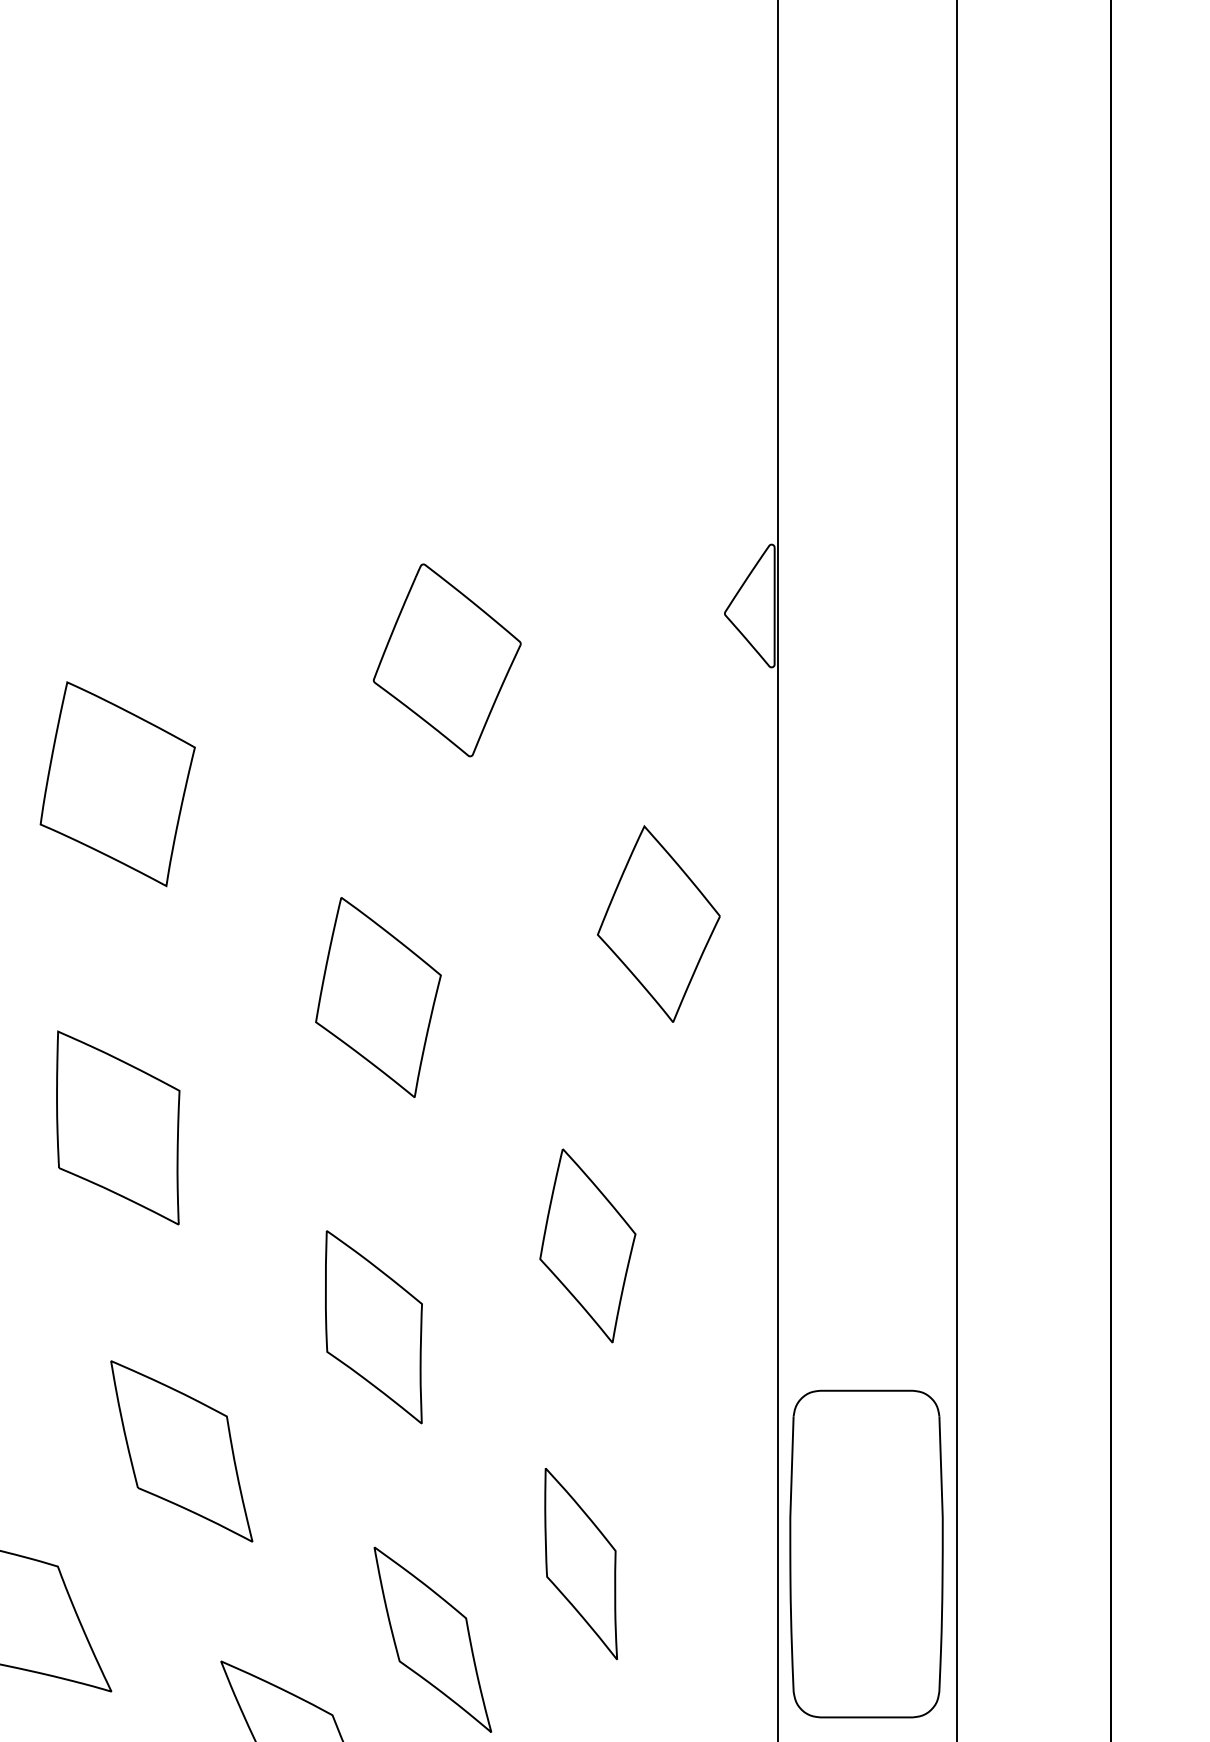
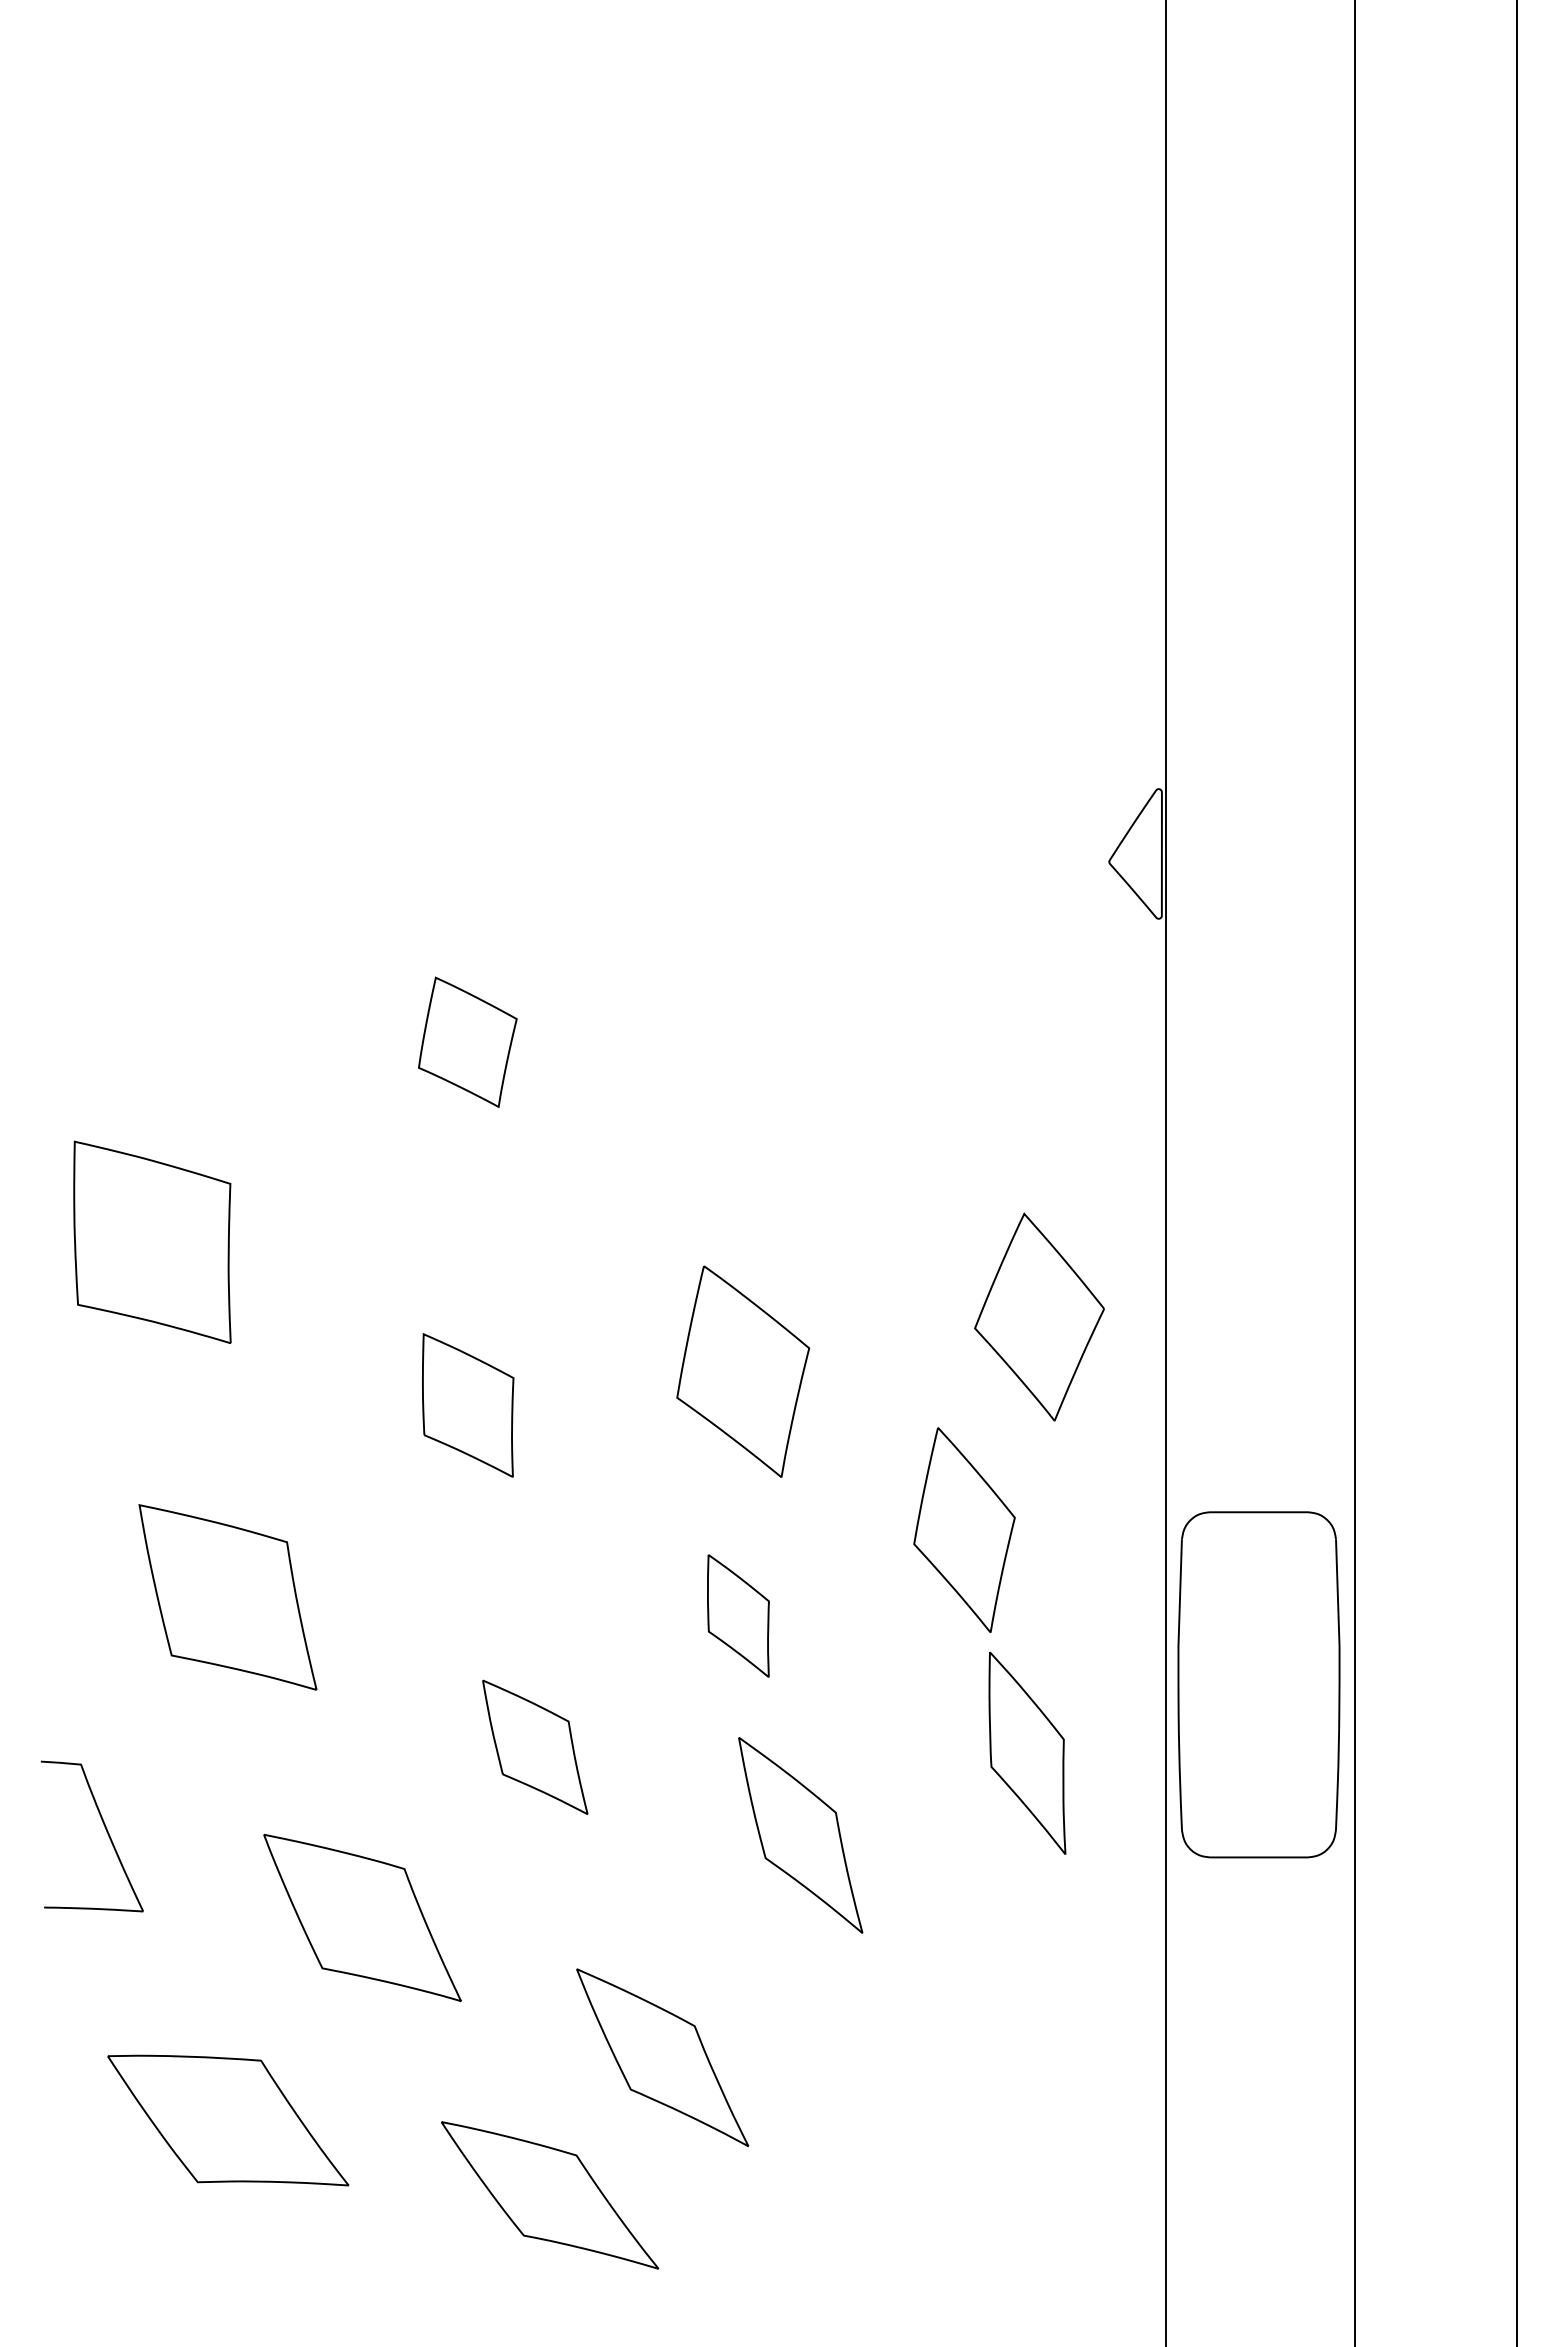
part: (446, 660) -> (815, 911), removed
part: (117, 784) -> (467, 1042), size x0.6
part: (658, 923) -> (1039, 1316), moved
part: (378, 997) -> (743, 1371), moved
part: (117, 1127) -> (467, 1405), size x0.7
part: (373, 1326) -> (738, 1615), size x0.6
part: (180, 1451) -> (534, 1747), size x0.7
part: (866, 1553) -> (1258, 1684), moved
part: (581, 1563) -> (1027, 1752), moved
part: (432, 1639) -> (800, 1835), moved

